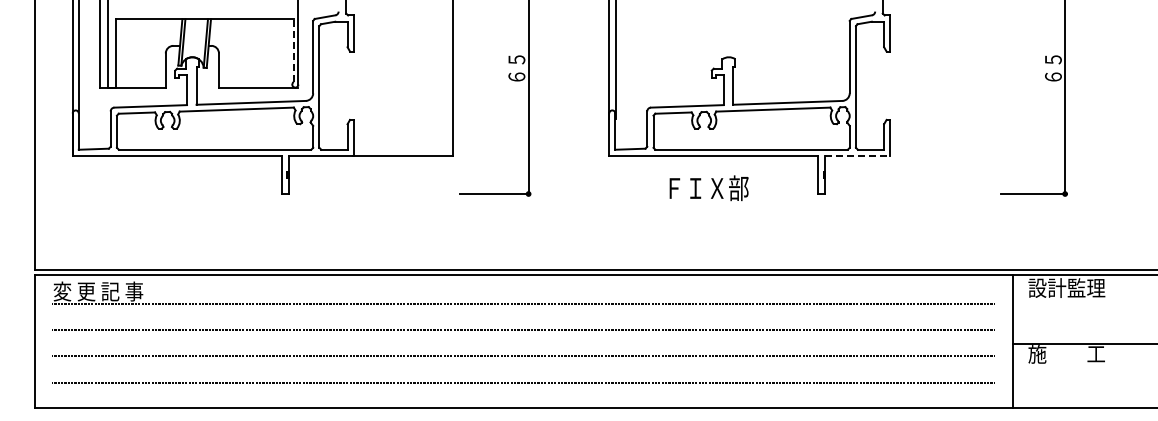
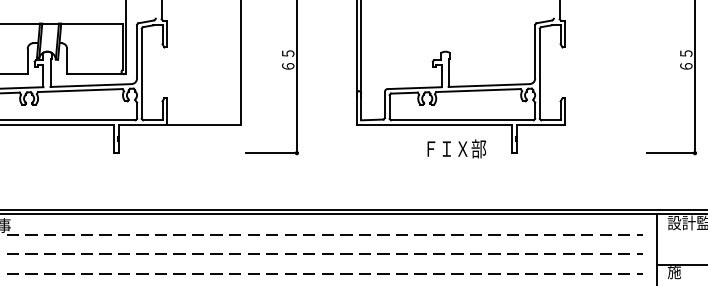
line: (293, 50) -> (122, 46), dashed -> solid
line: (857, 156) -> (540, 125), dashed -> solid
text: (708, 188) -> (456, 149), moved

